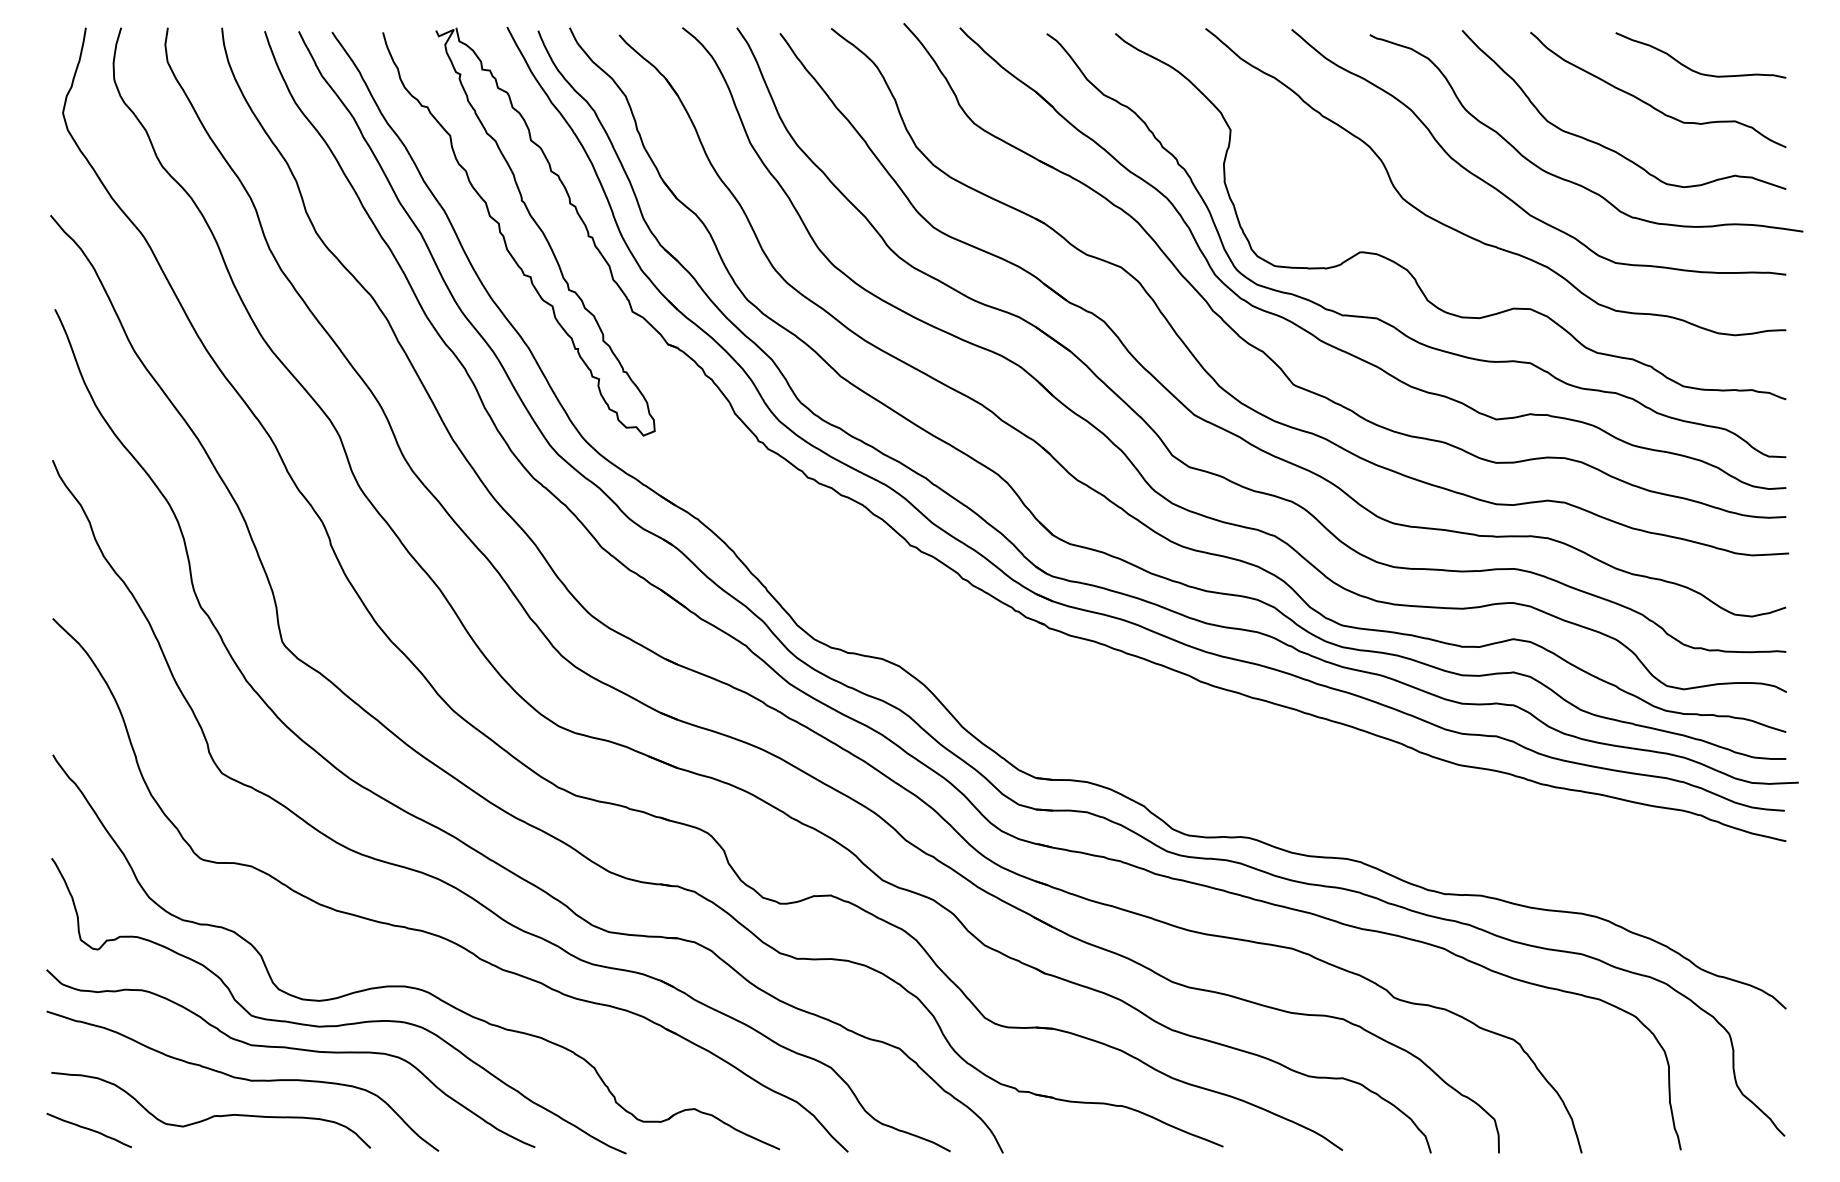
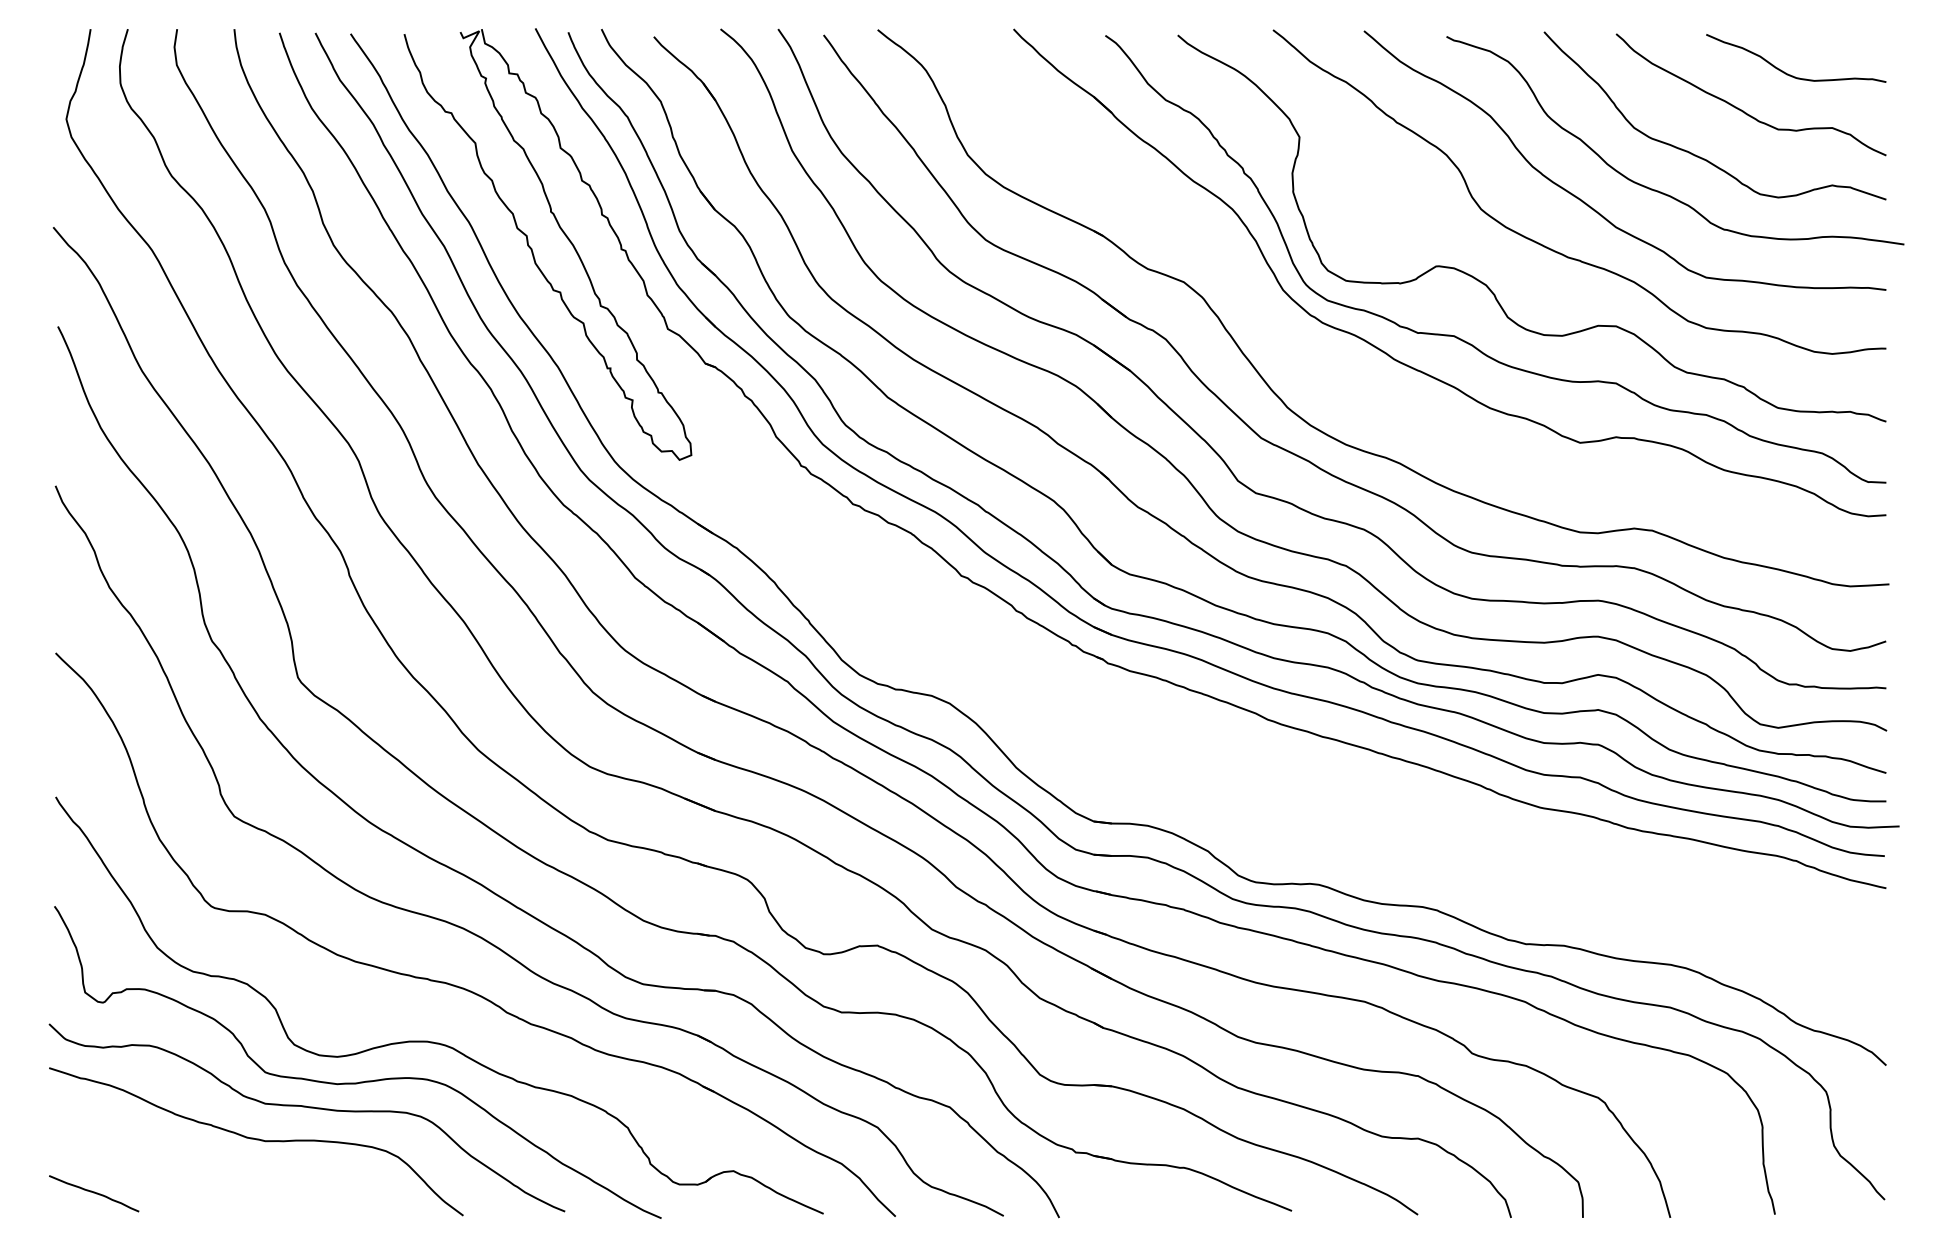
part: (1264, 351) -> (1335, 371), removed
curve: (212, 1115) -> (224, 1177), removed

